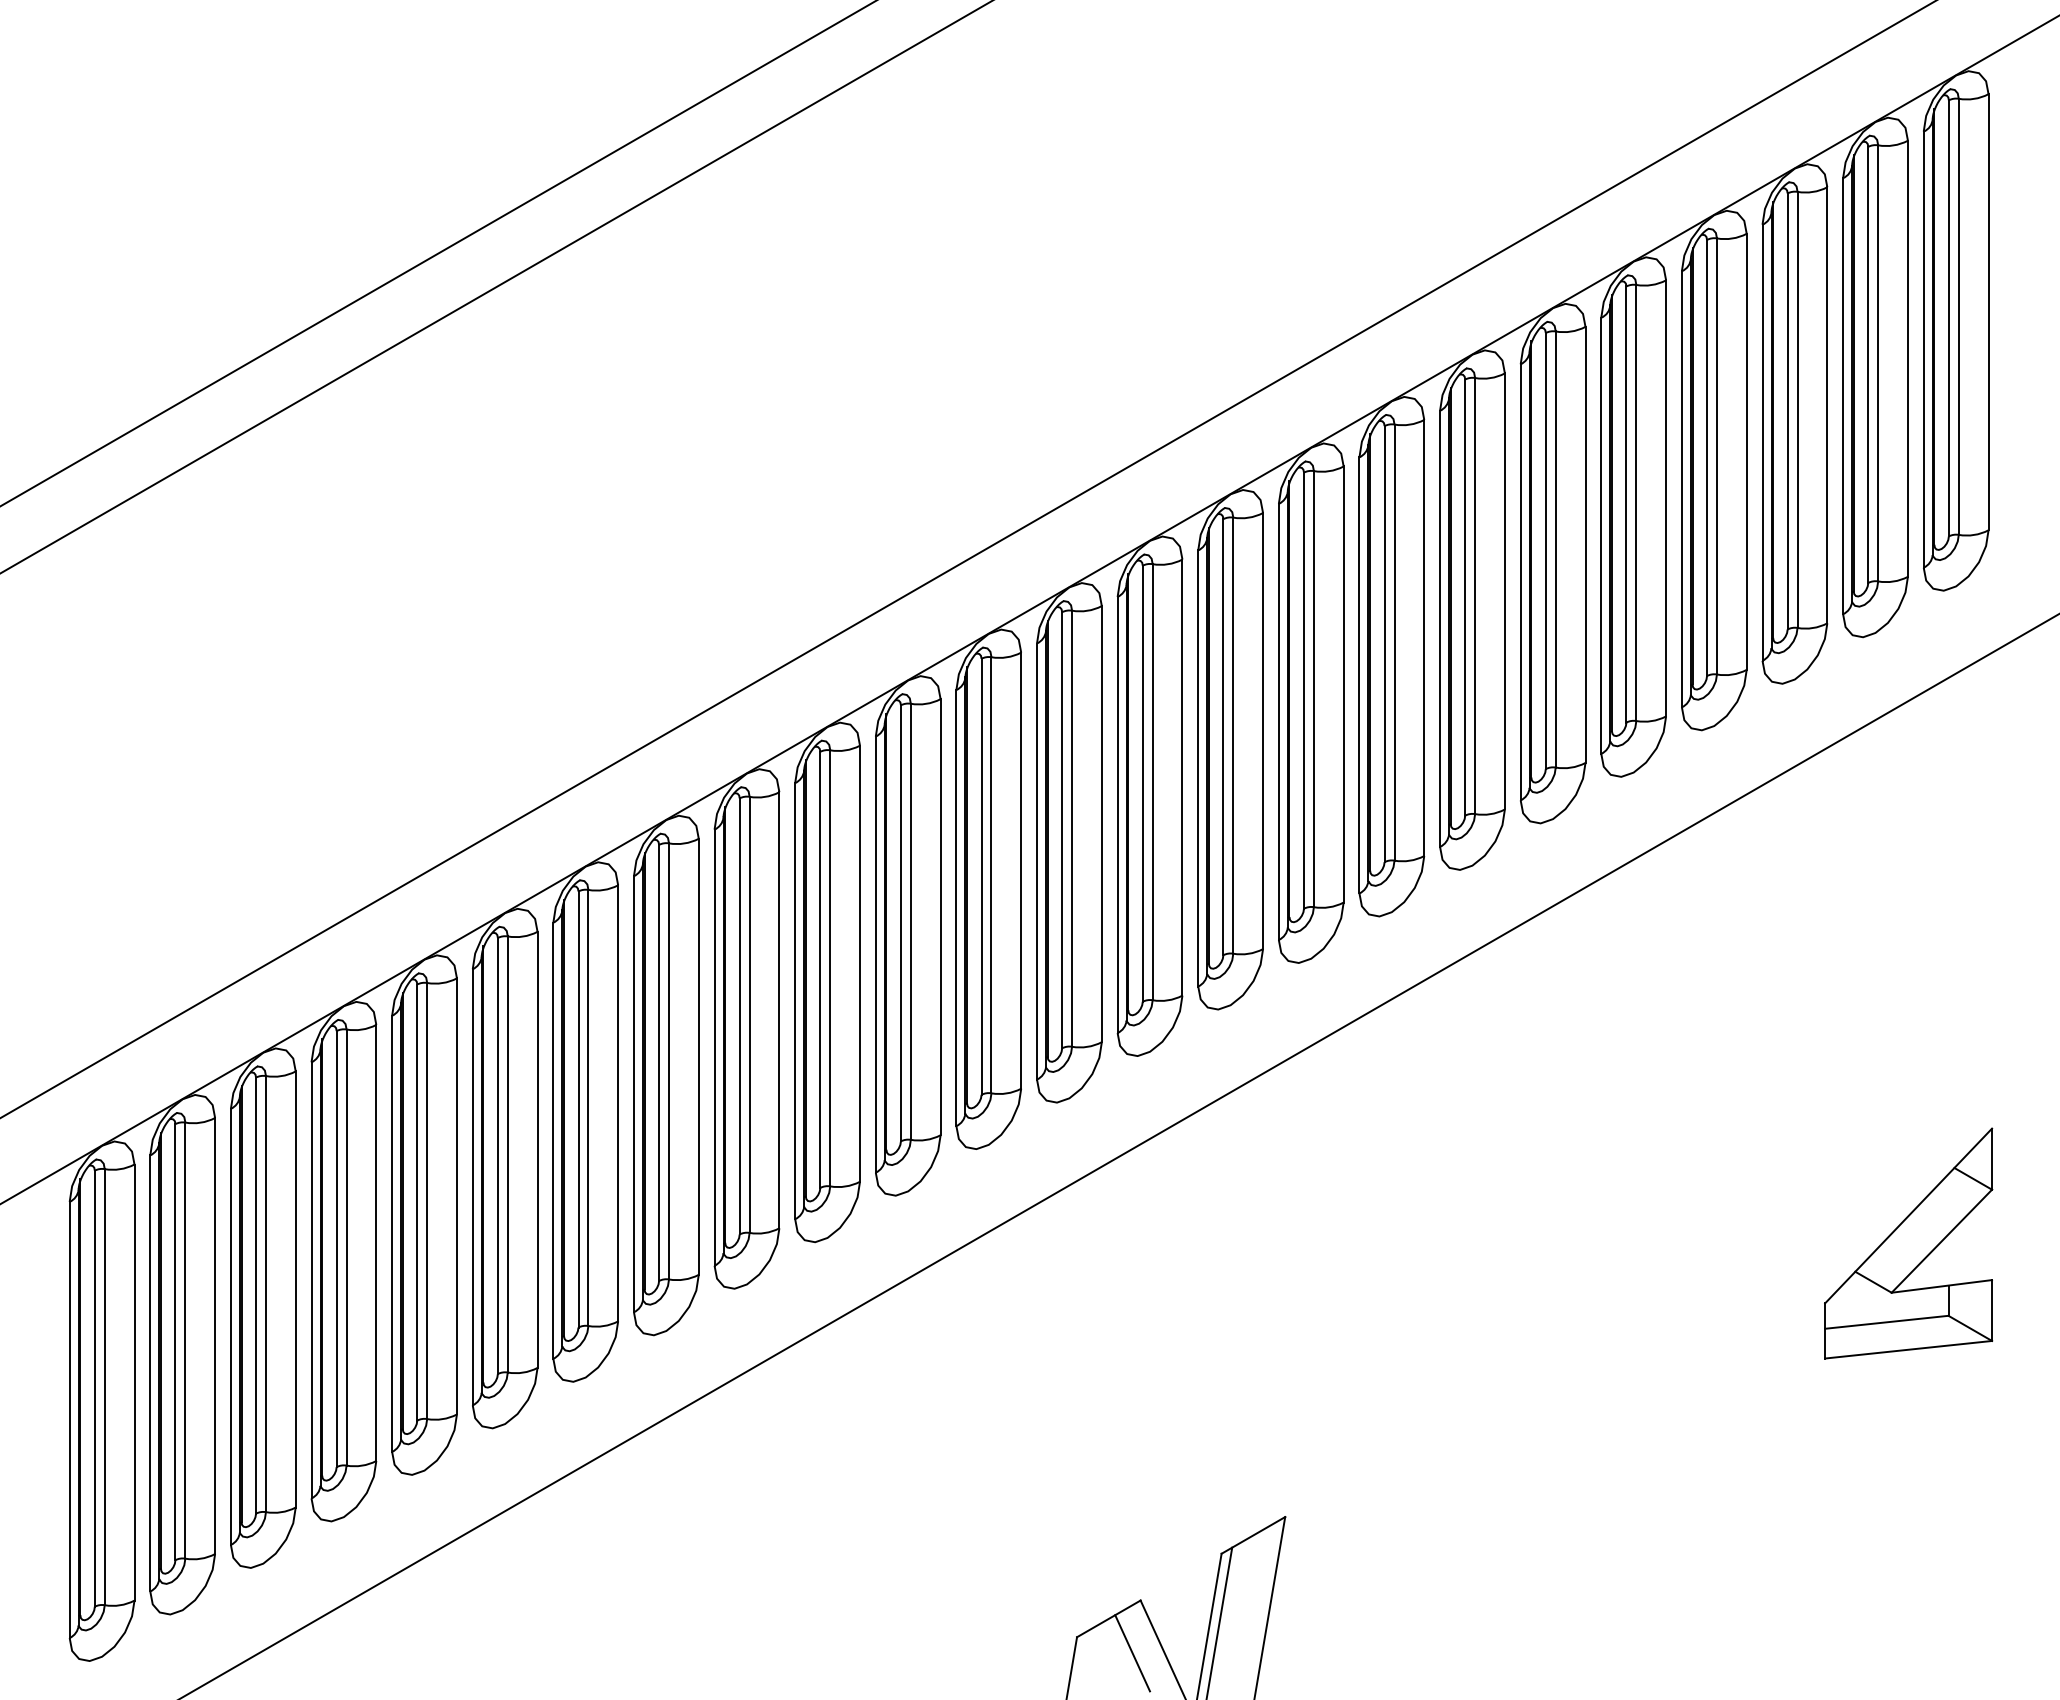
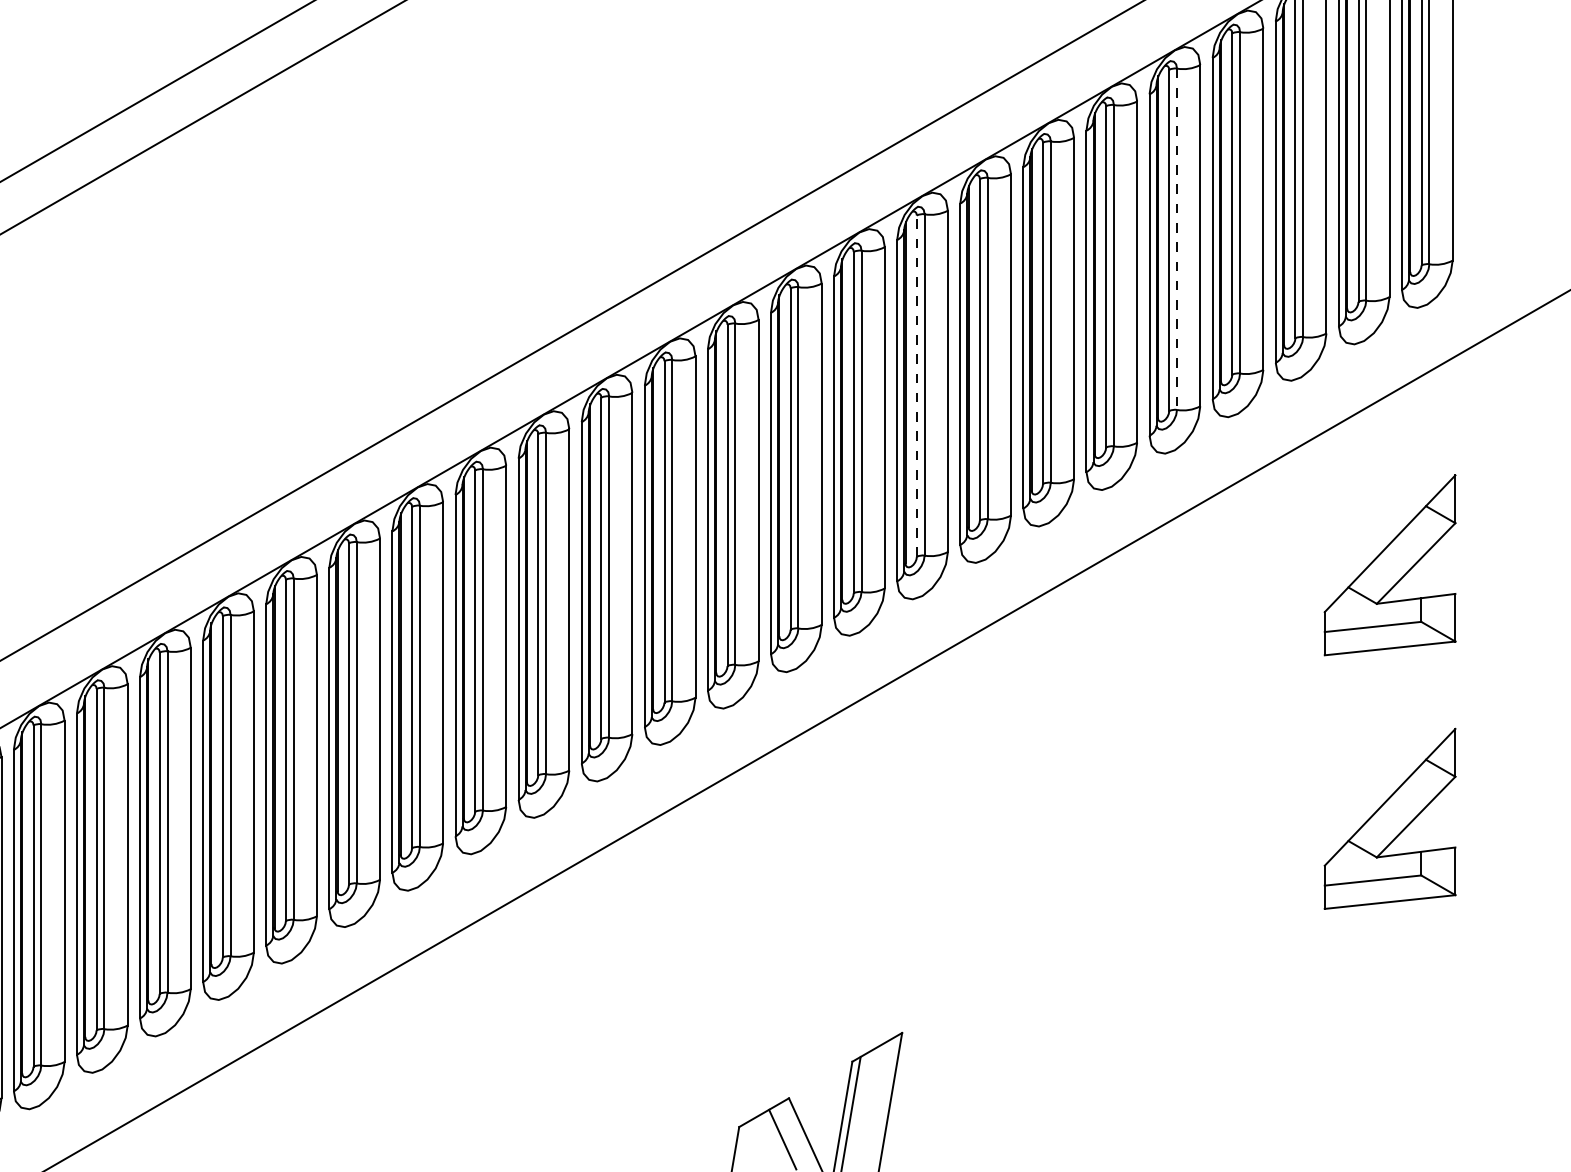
line: (1636, 503) -> (1177, 239), solid -> dashed
line: (1304, 690) -> (917, 386), solid -> dashed
part: (1908, 919) -> (1390, 565), added

